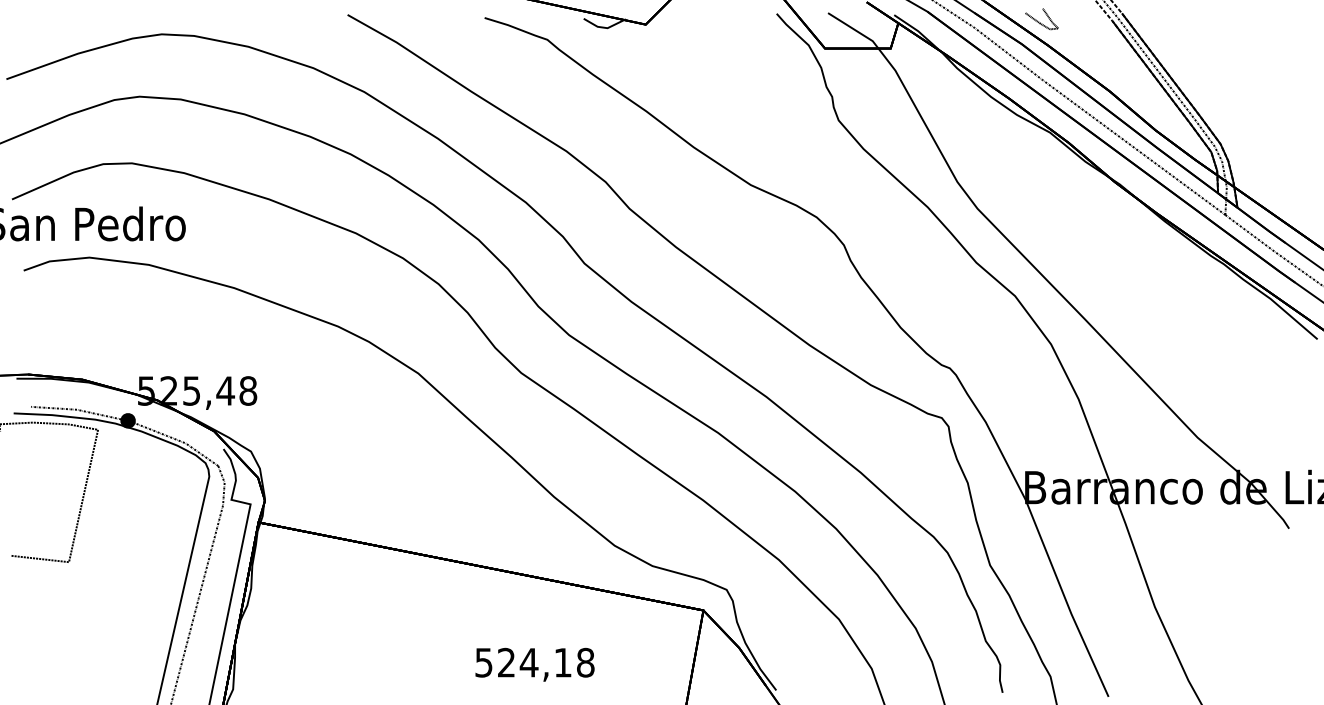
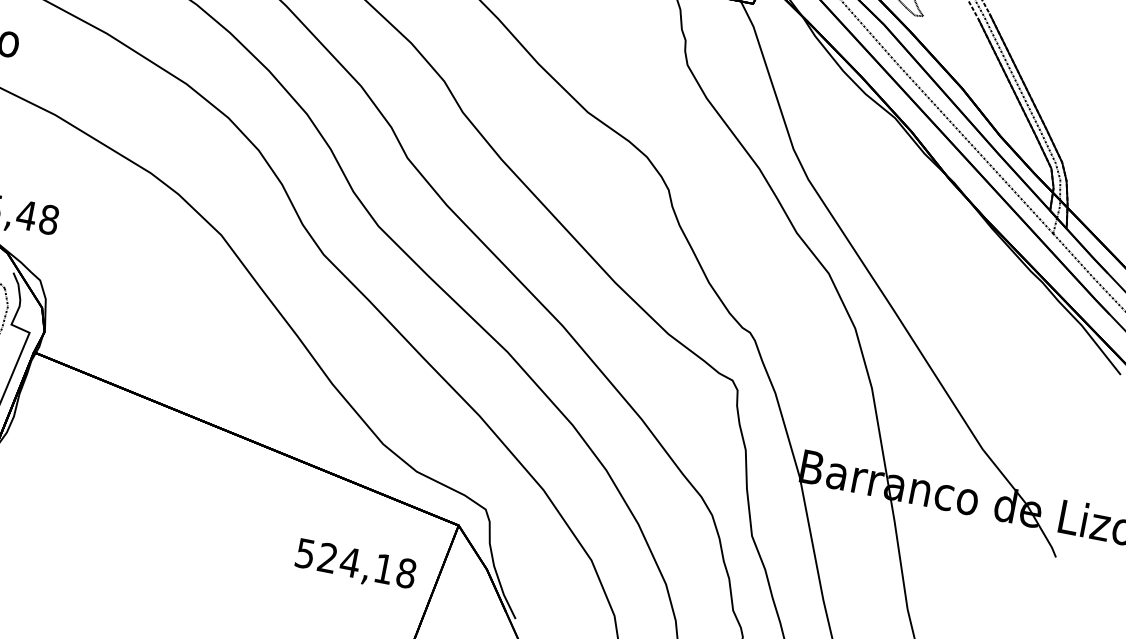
text: (534, 664) -> (355, 565), moved

